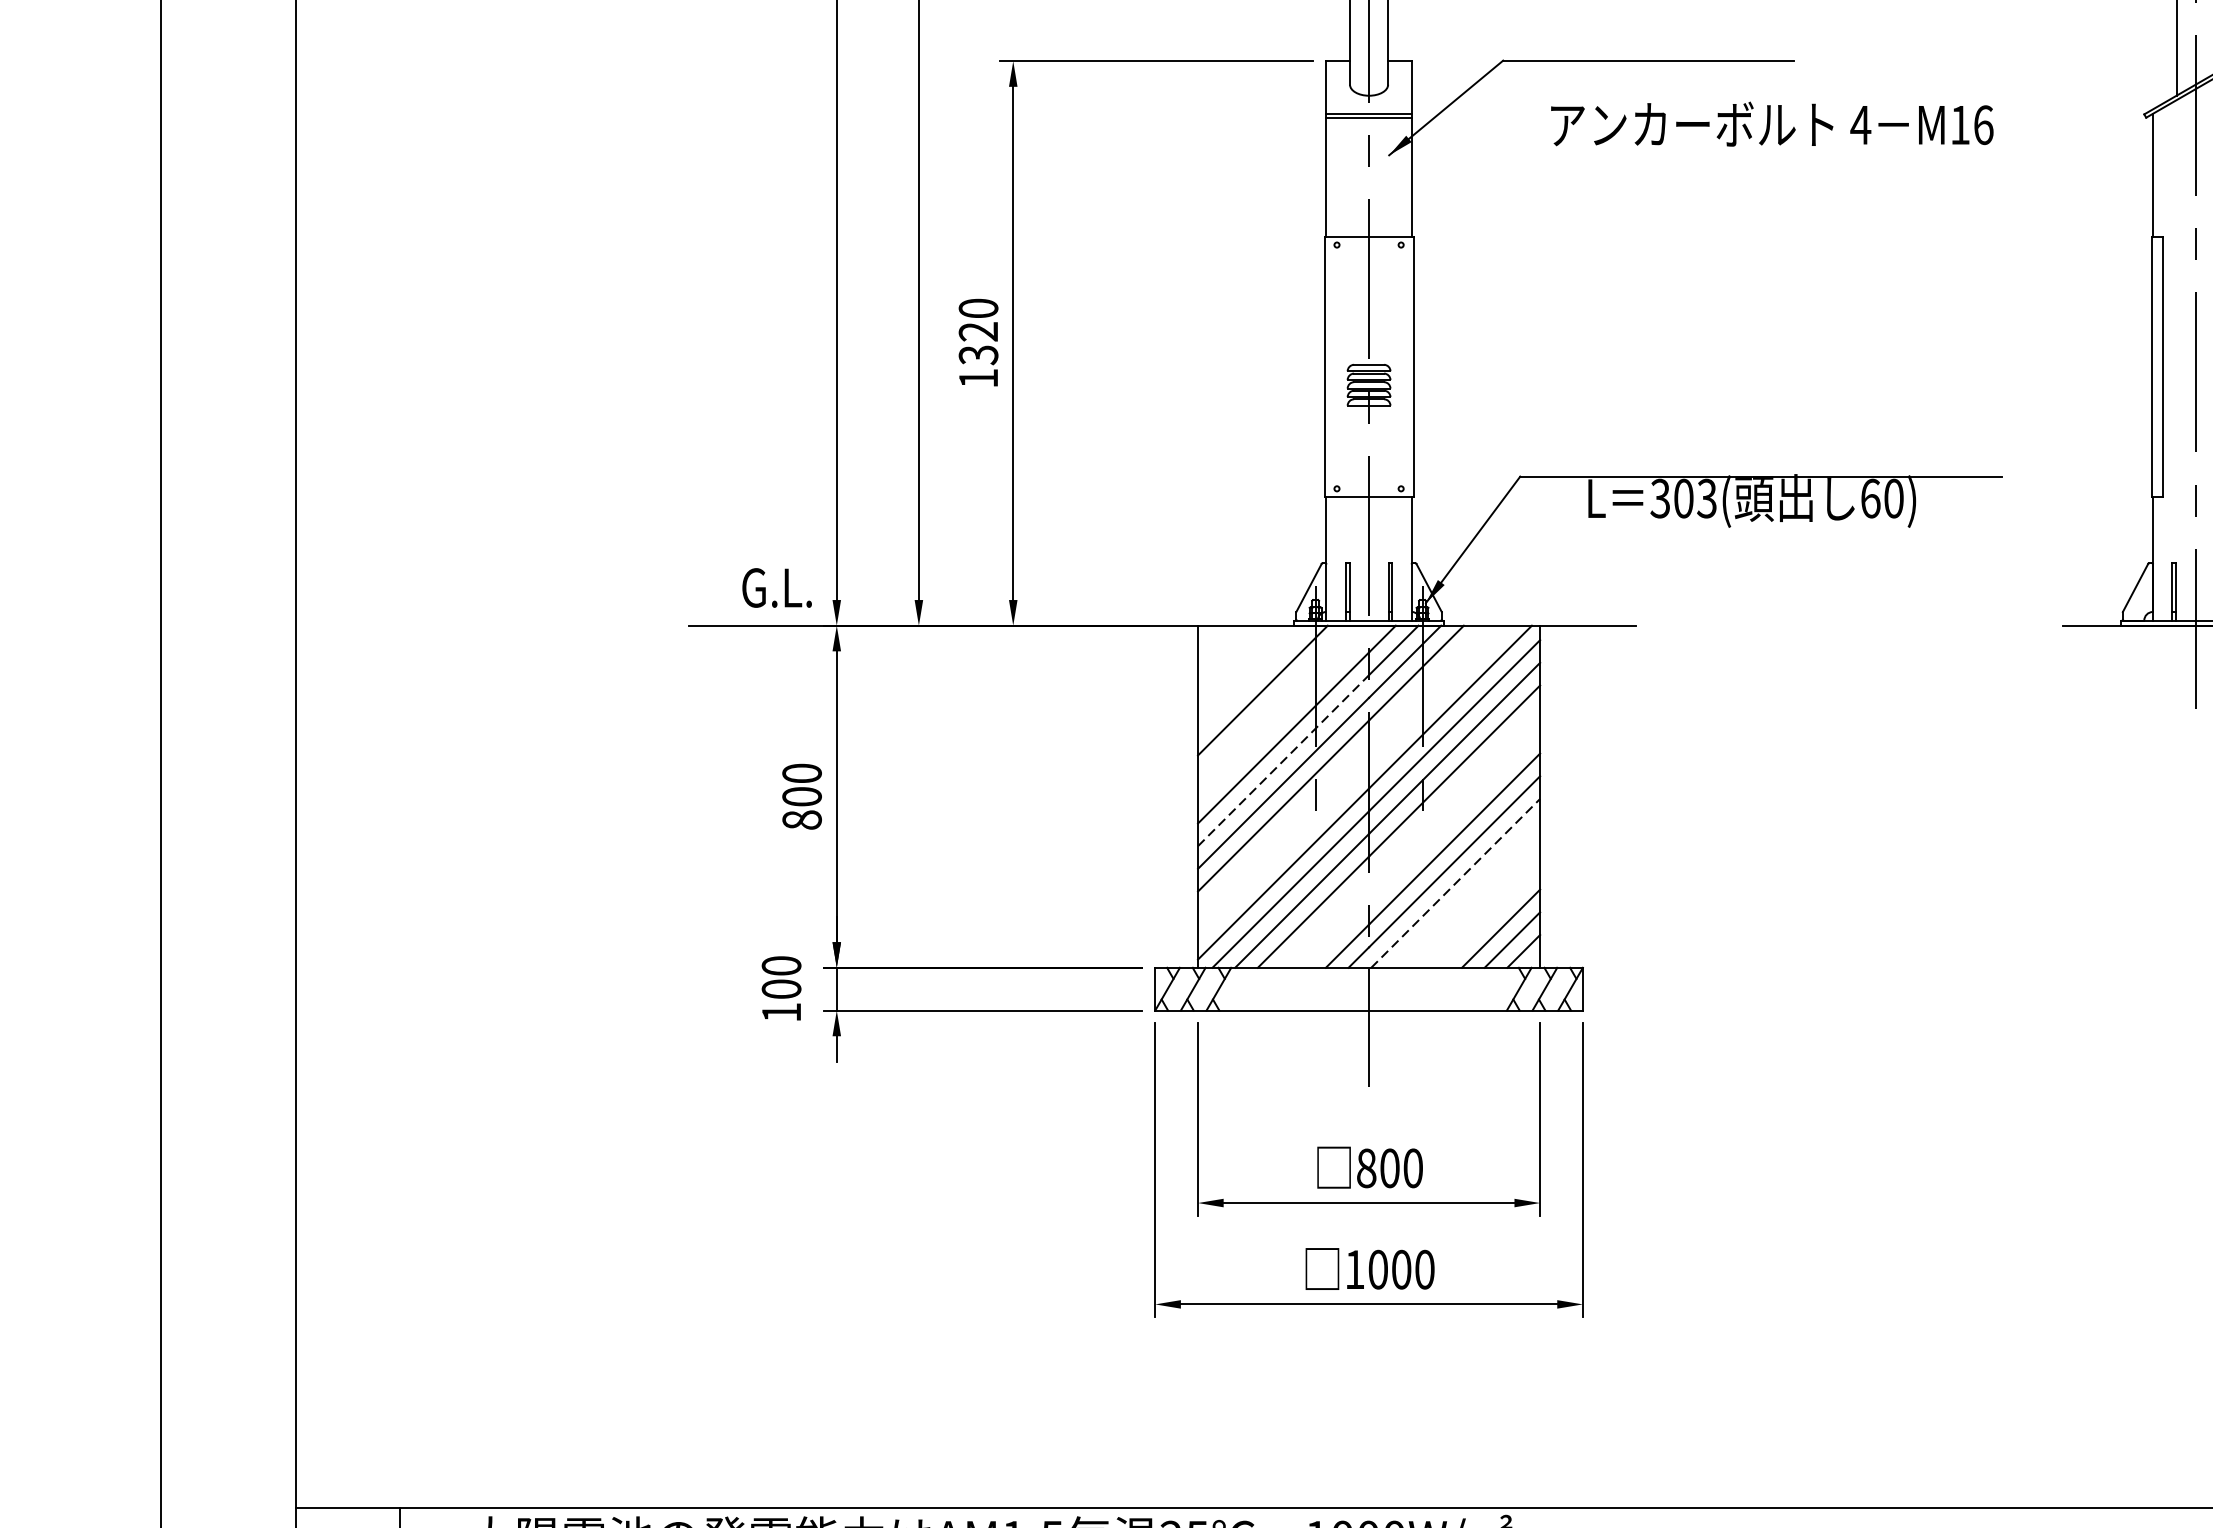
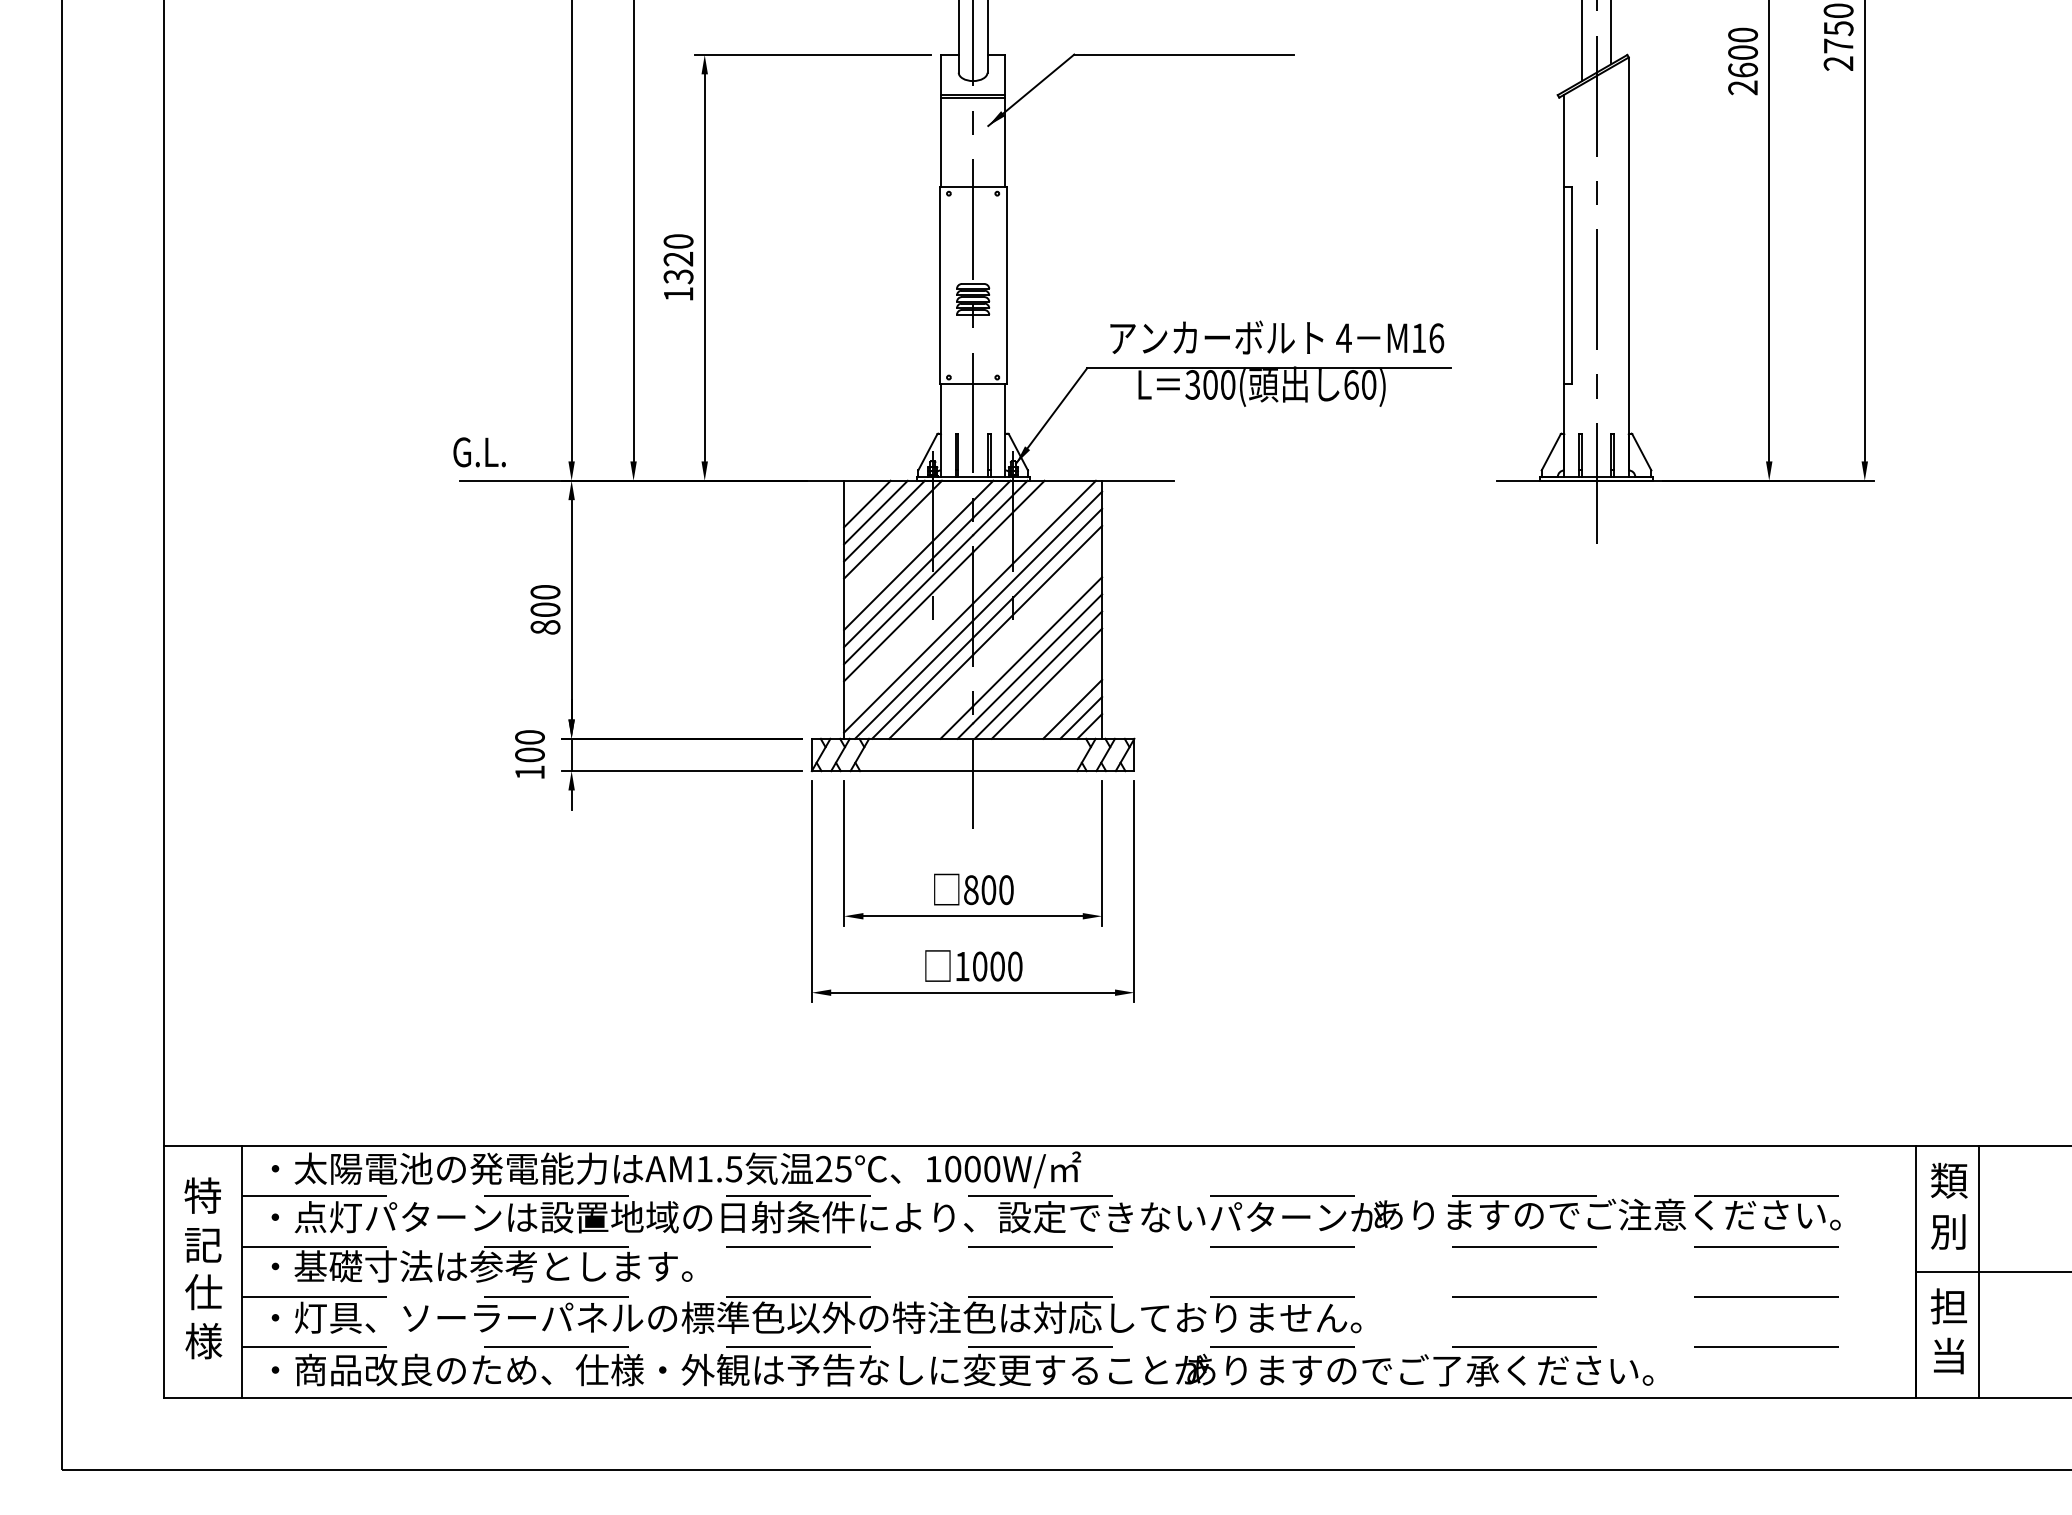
text: (1772, 124) -> (1277, 337), moved
text: (1706, 498) -> (1227, 384), 303( -> 300(
text: (776, 588) -> (479, 452), moved
line: (1229, 655) -> (867, 503), added
line: (1239, 667) -> (875, 512), added
line: (1251, 678) -> (884, 520), added
line: (1283, 760) -> (908, 582), dashed -> solid
line: (1455, 882) -> (1038, 674), dashed -> solid
line: (1466, 894) -> (1046, 683), added

